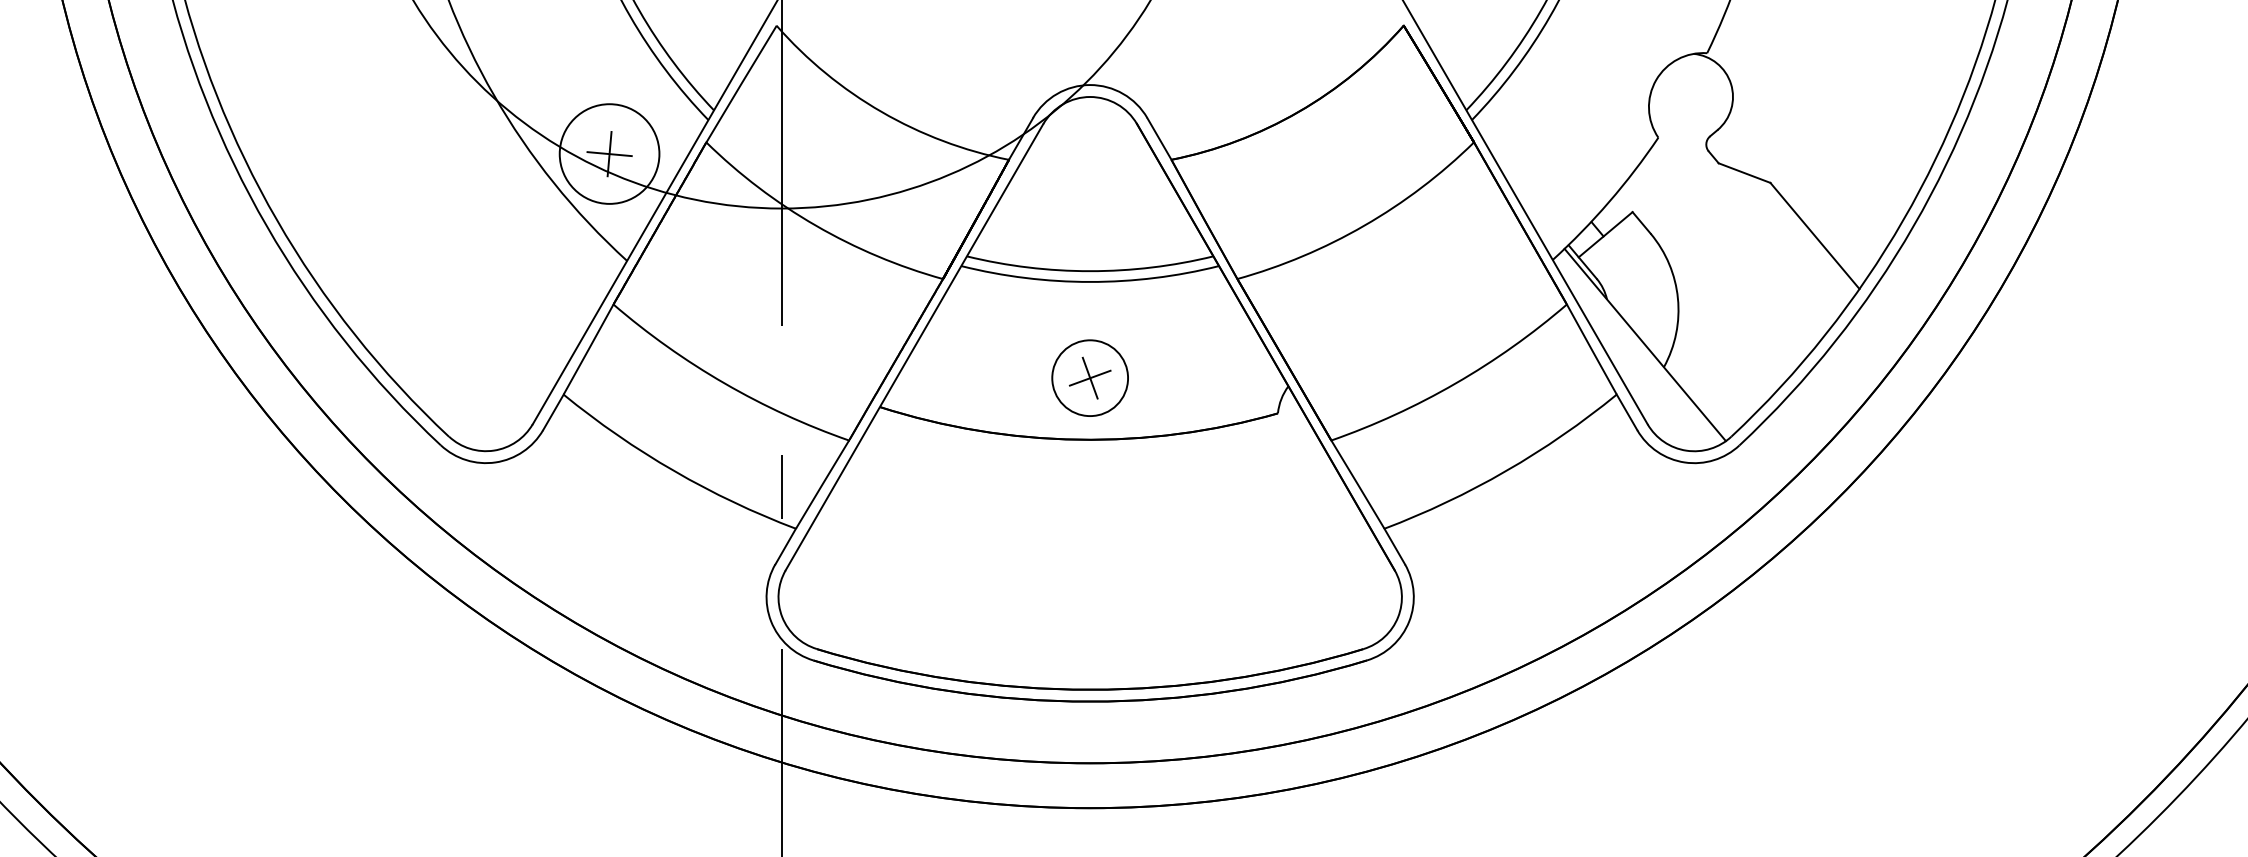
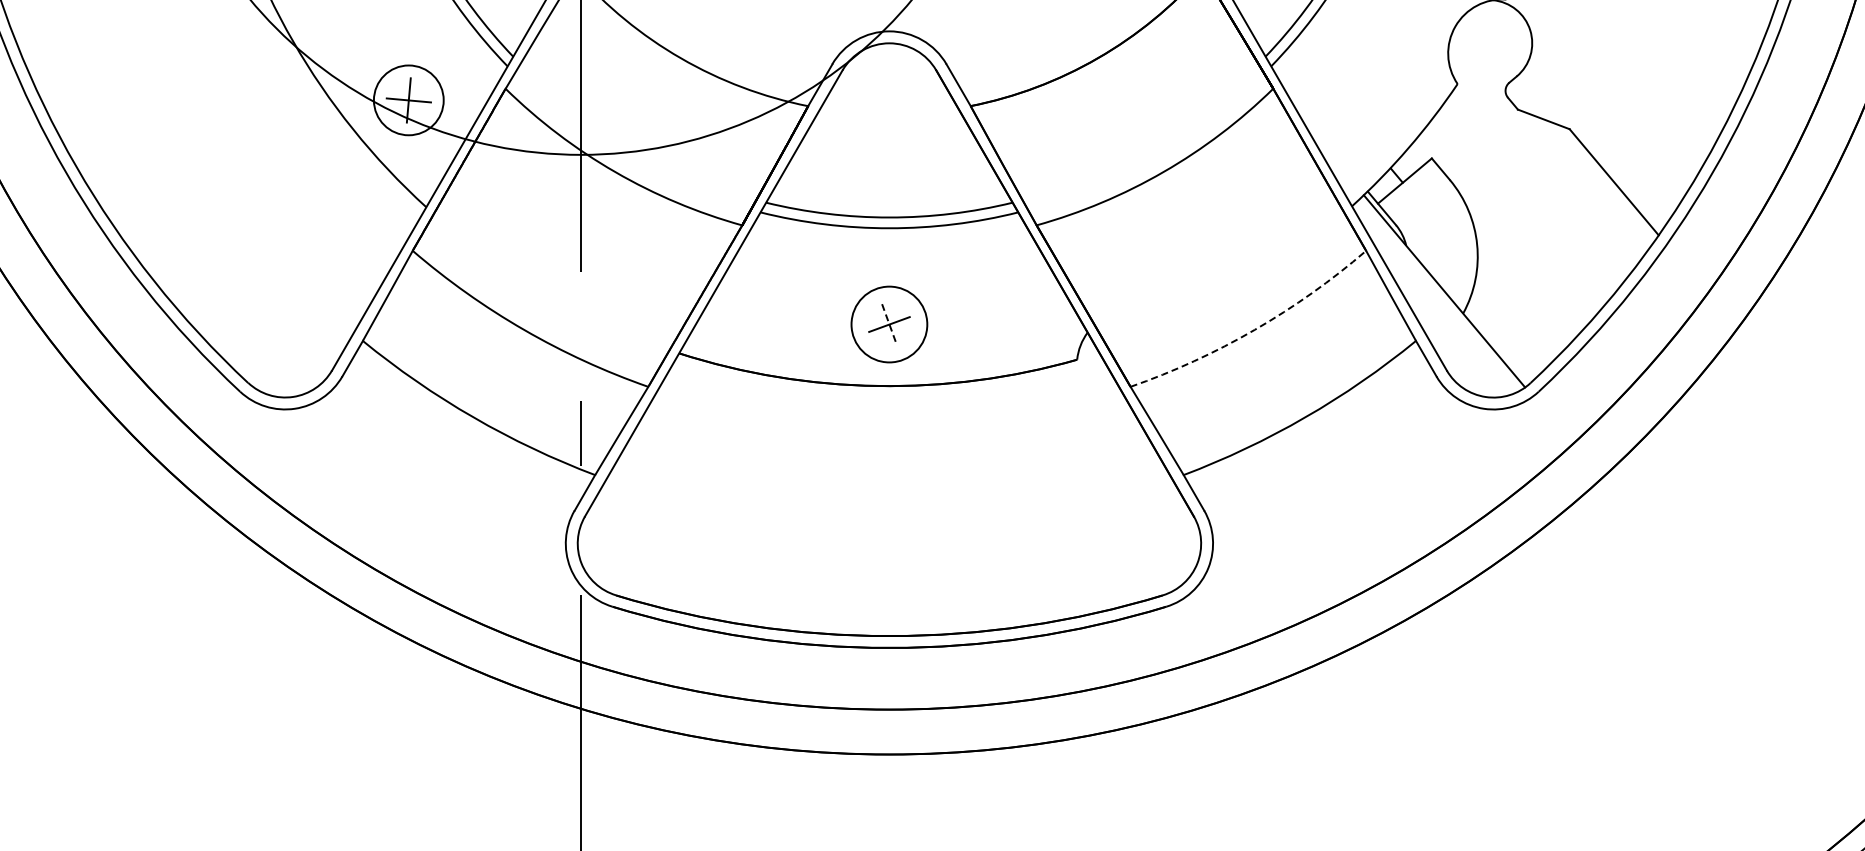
circle: (609, 153) -> (408, 99), size x0.7
line: (1090, 378) -> (889, 324), solid -> dashed
arc: (1455, 383) -> (1254, 329), solid -> dashed

